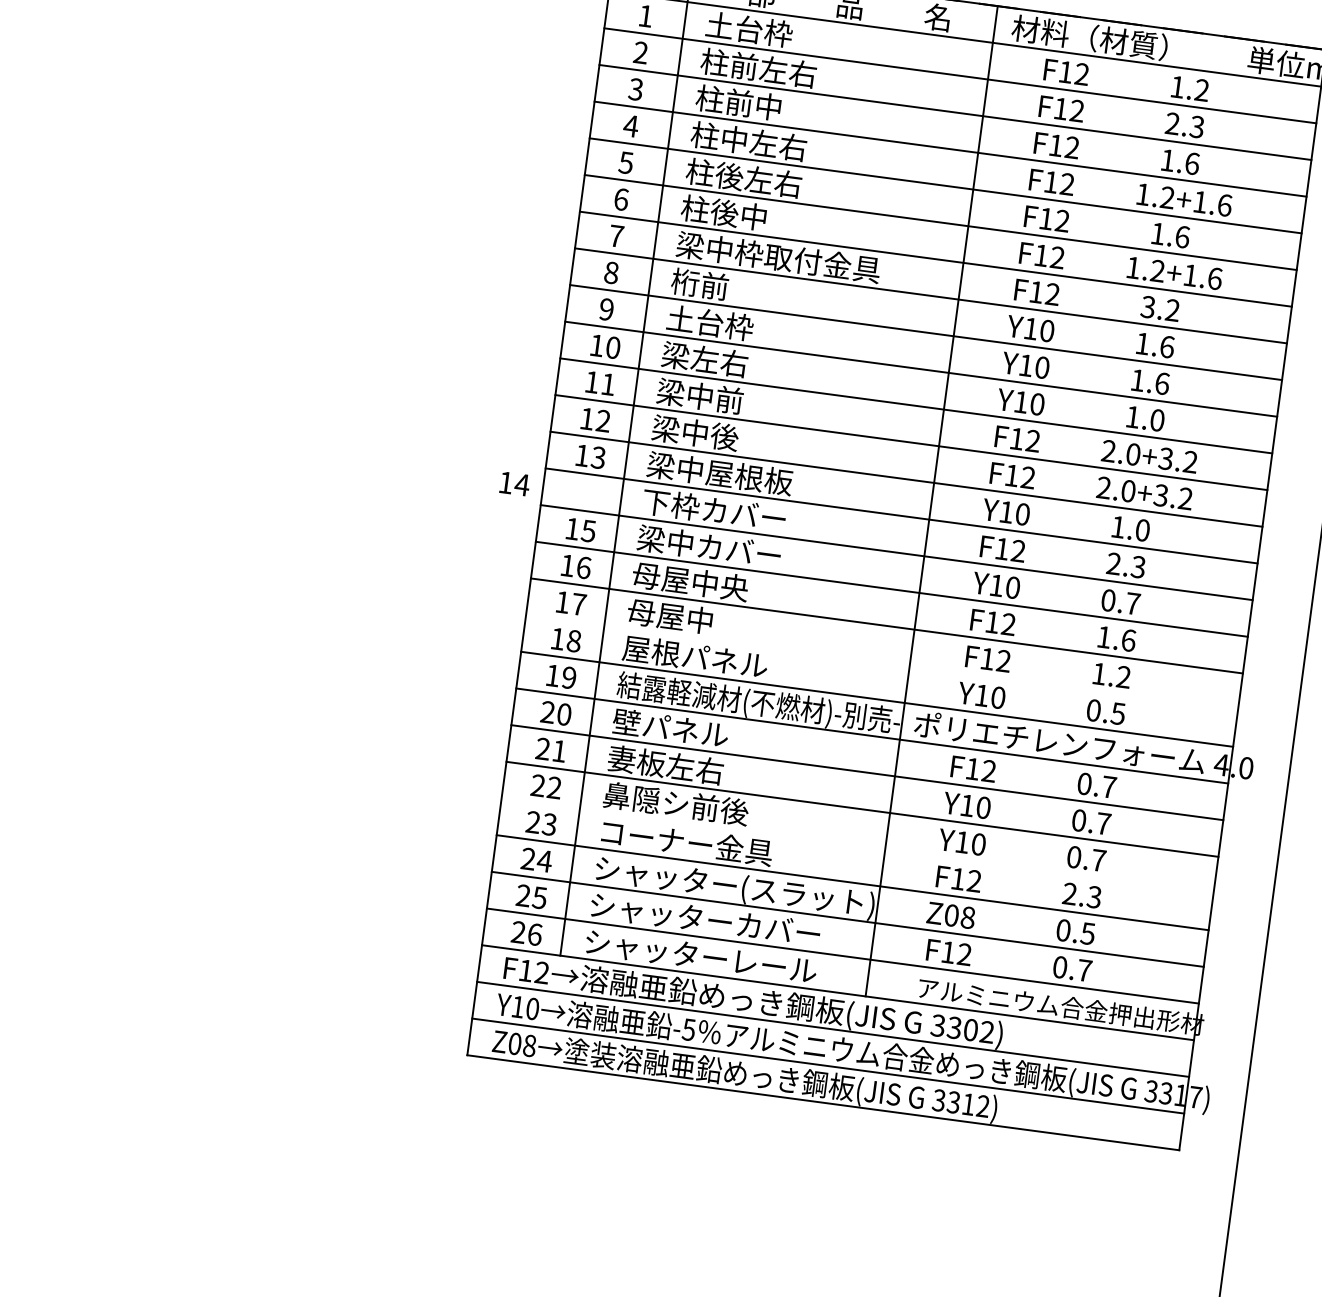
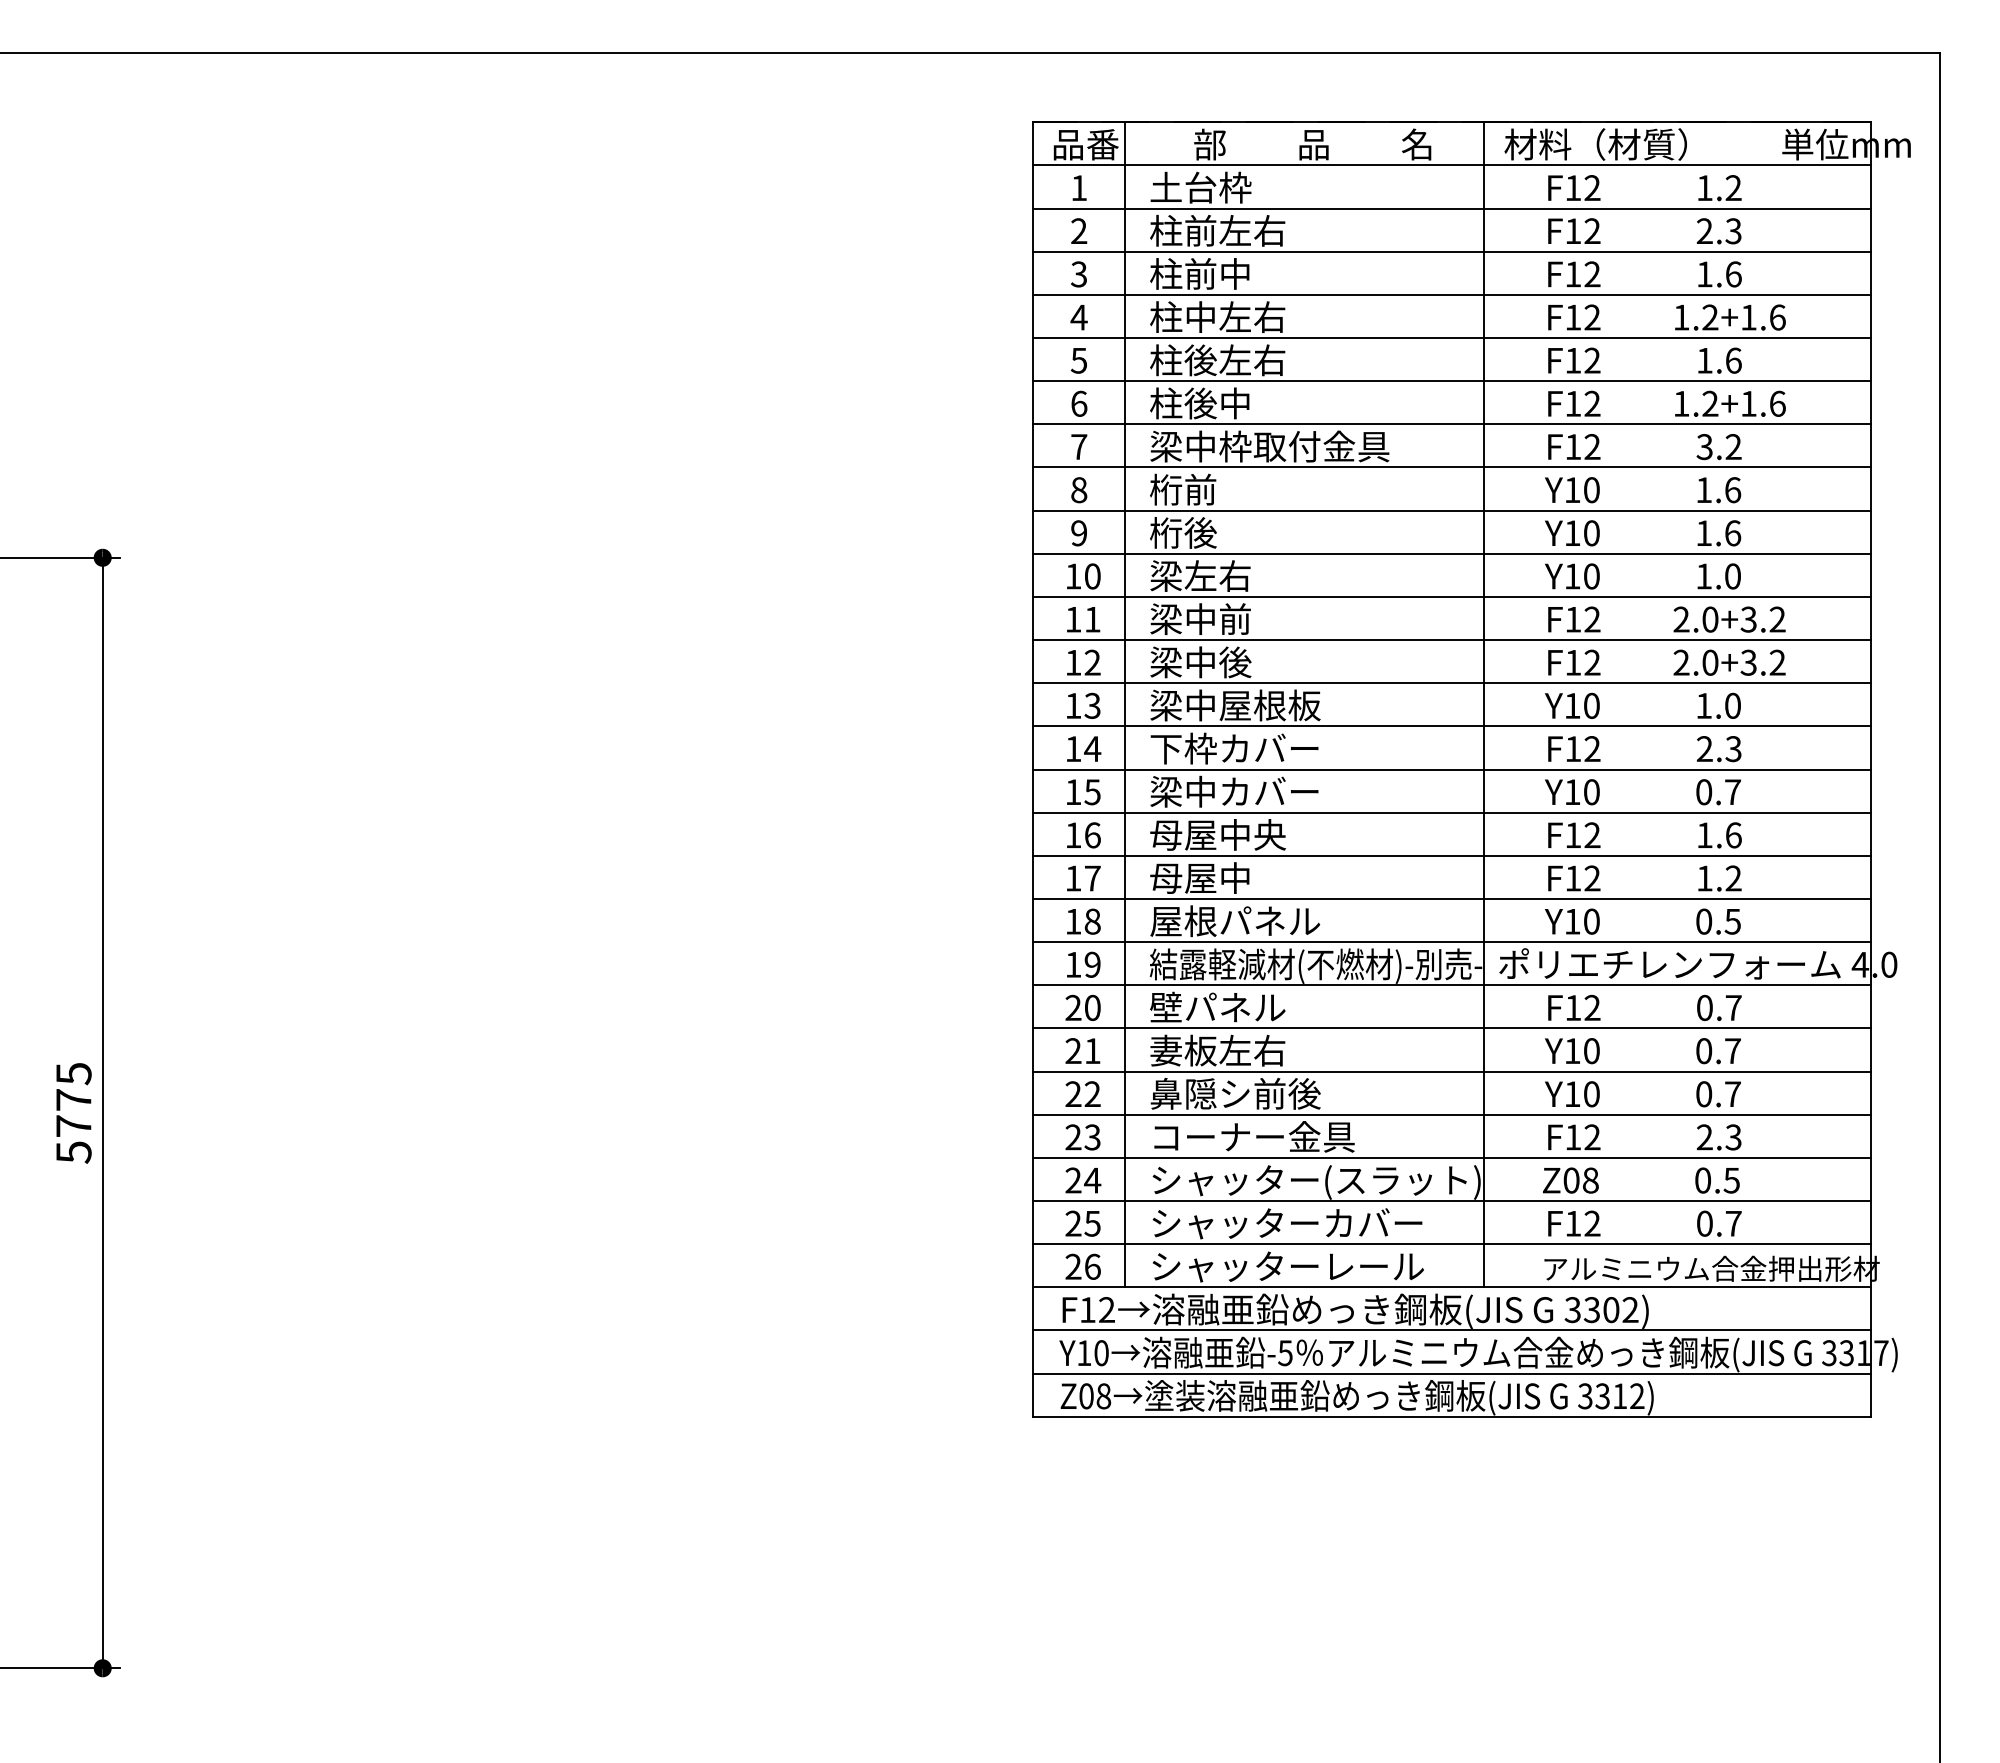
text: (709, 322) -> (1200, 532), 土台枠 -> 桁後
text: (515, 483) -> (1084, 748), moved
line: (881, 662) -> (1451, 898), added
line: (857, 845) -> (1451, 1114), added

